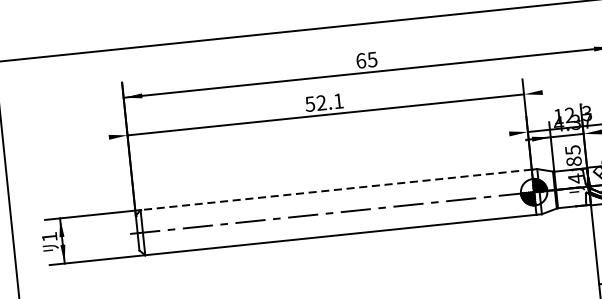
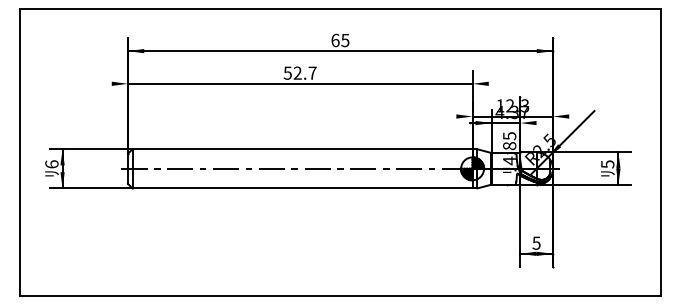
text: (338, 100) -> (312, 72), 52.1 -> 52.7
line: (336, 190) -> (302, 149), dashed -> solid
text: (49, 237) -> (51, 164), 1 -> 6

